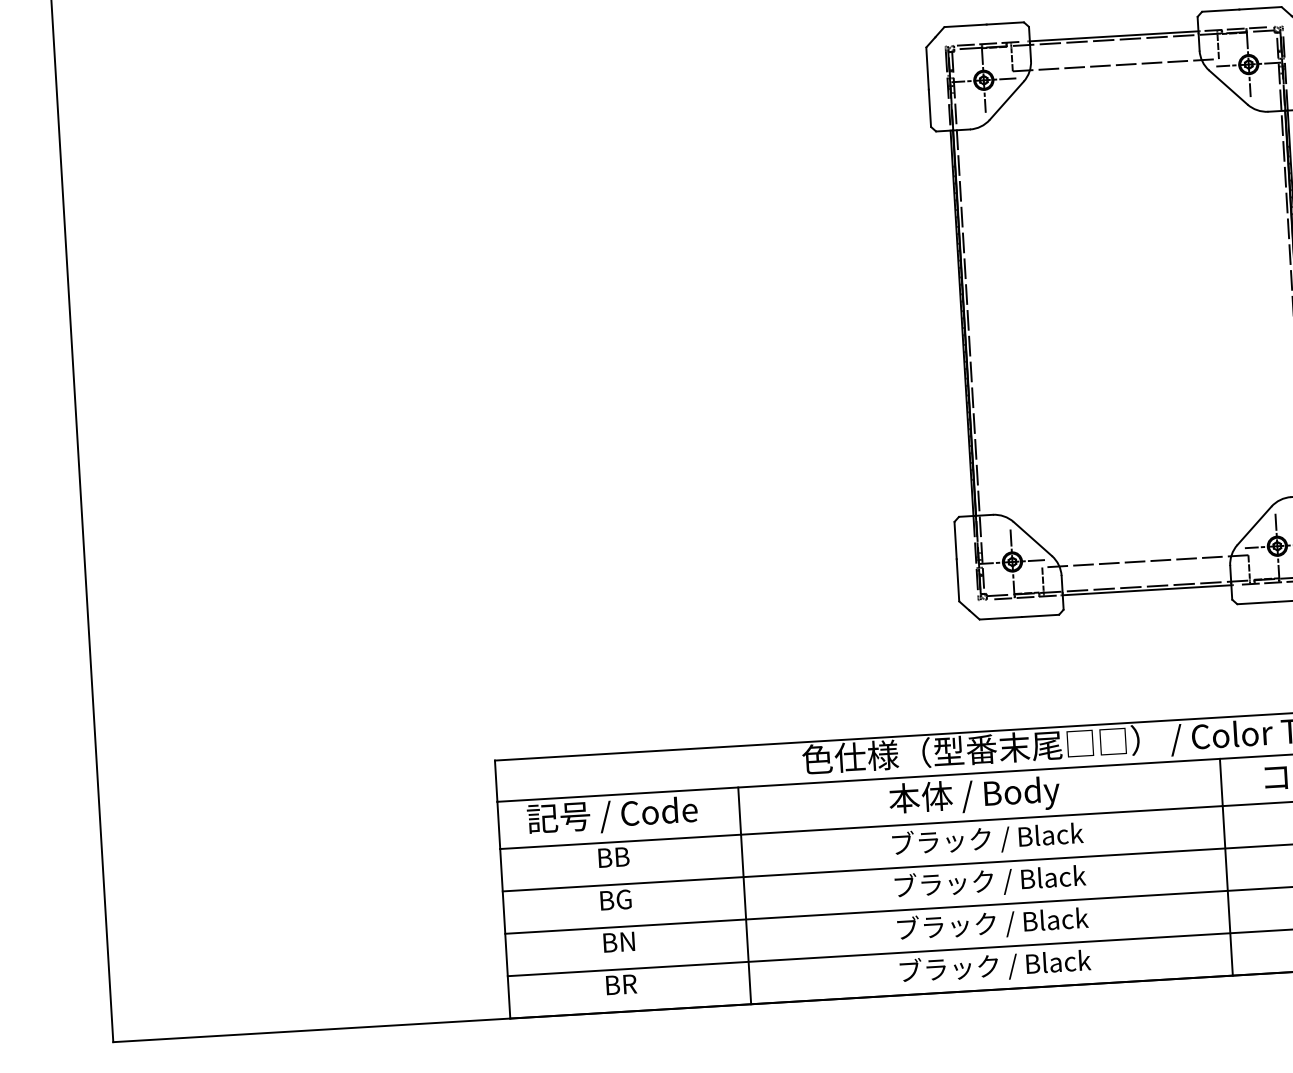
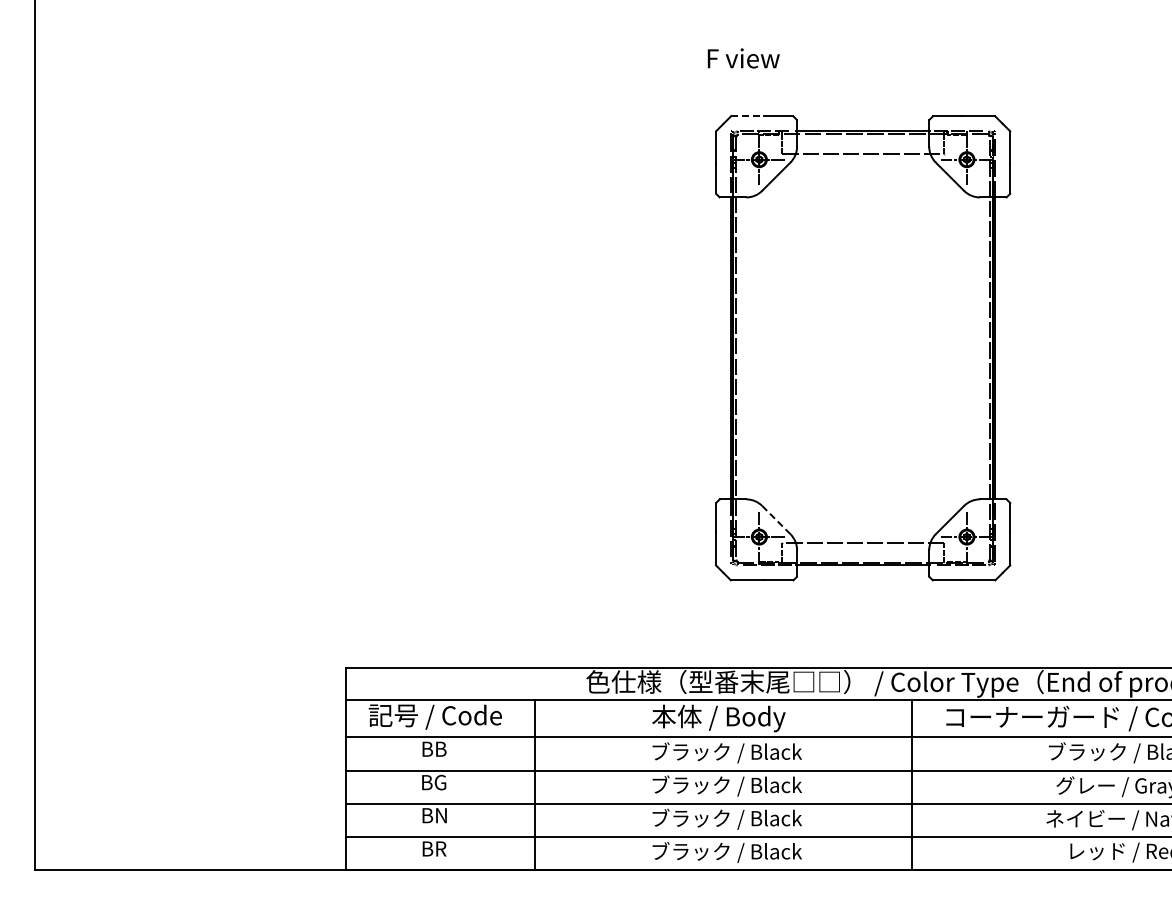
line: (966, 25) -> (748, 116), solid -> dashed
line: (1033, 539) -> (776, 520), solid -> dashed

